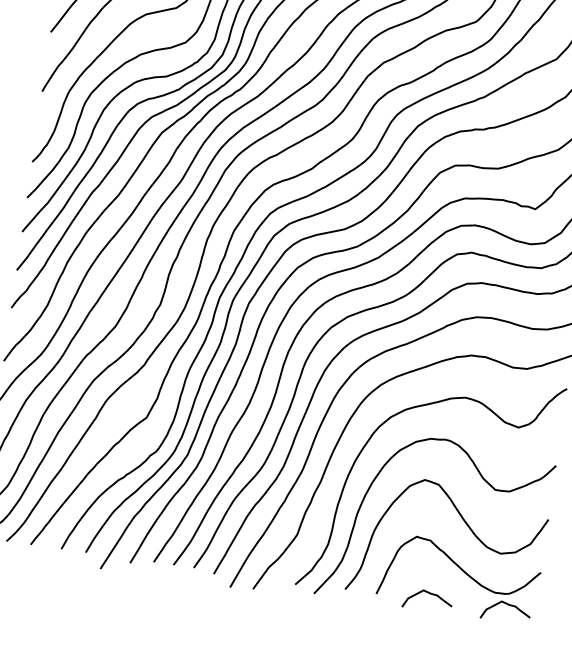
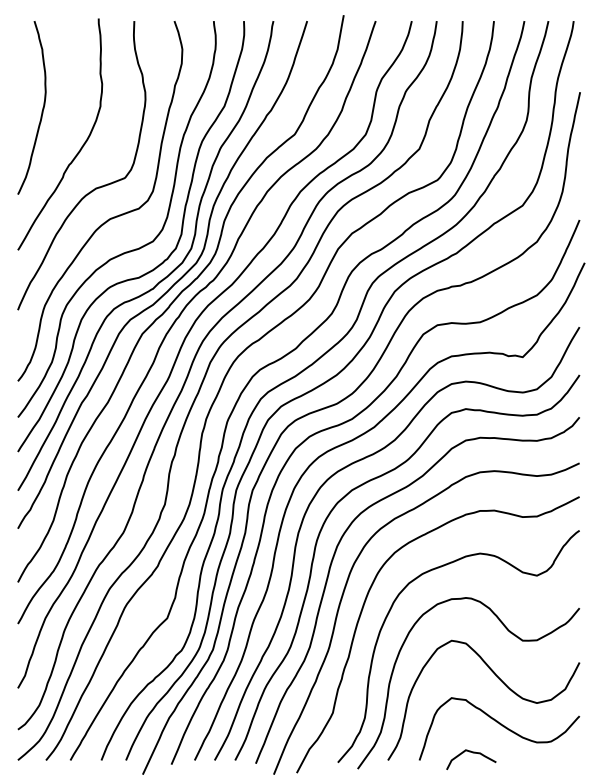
curve: (507, 605) -> (551, 753), removed

